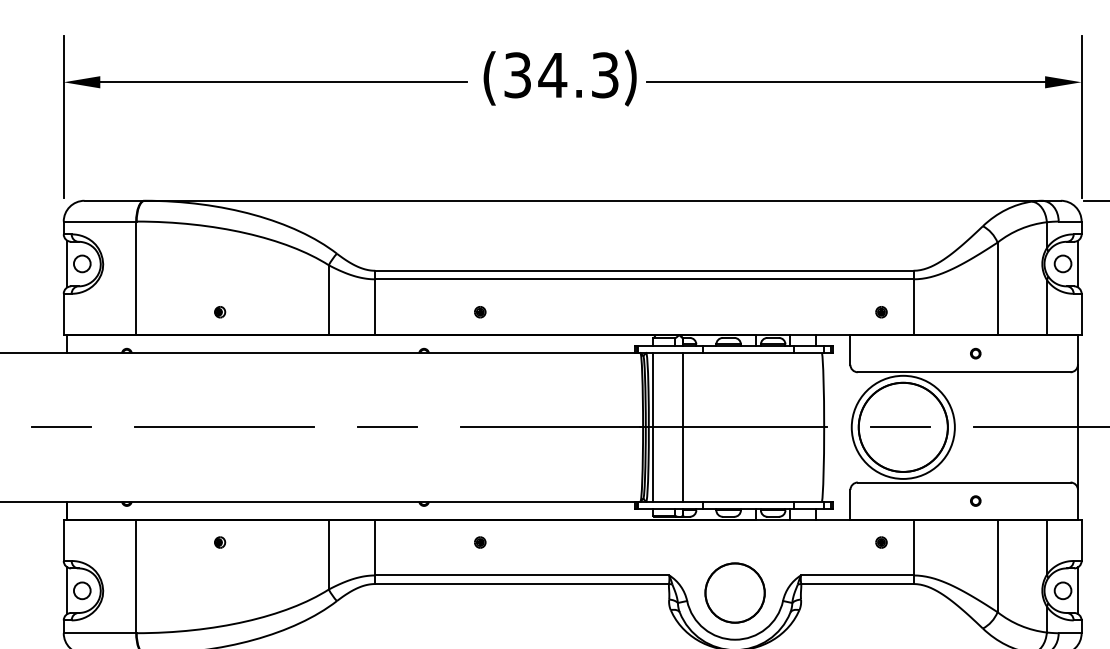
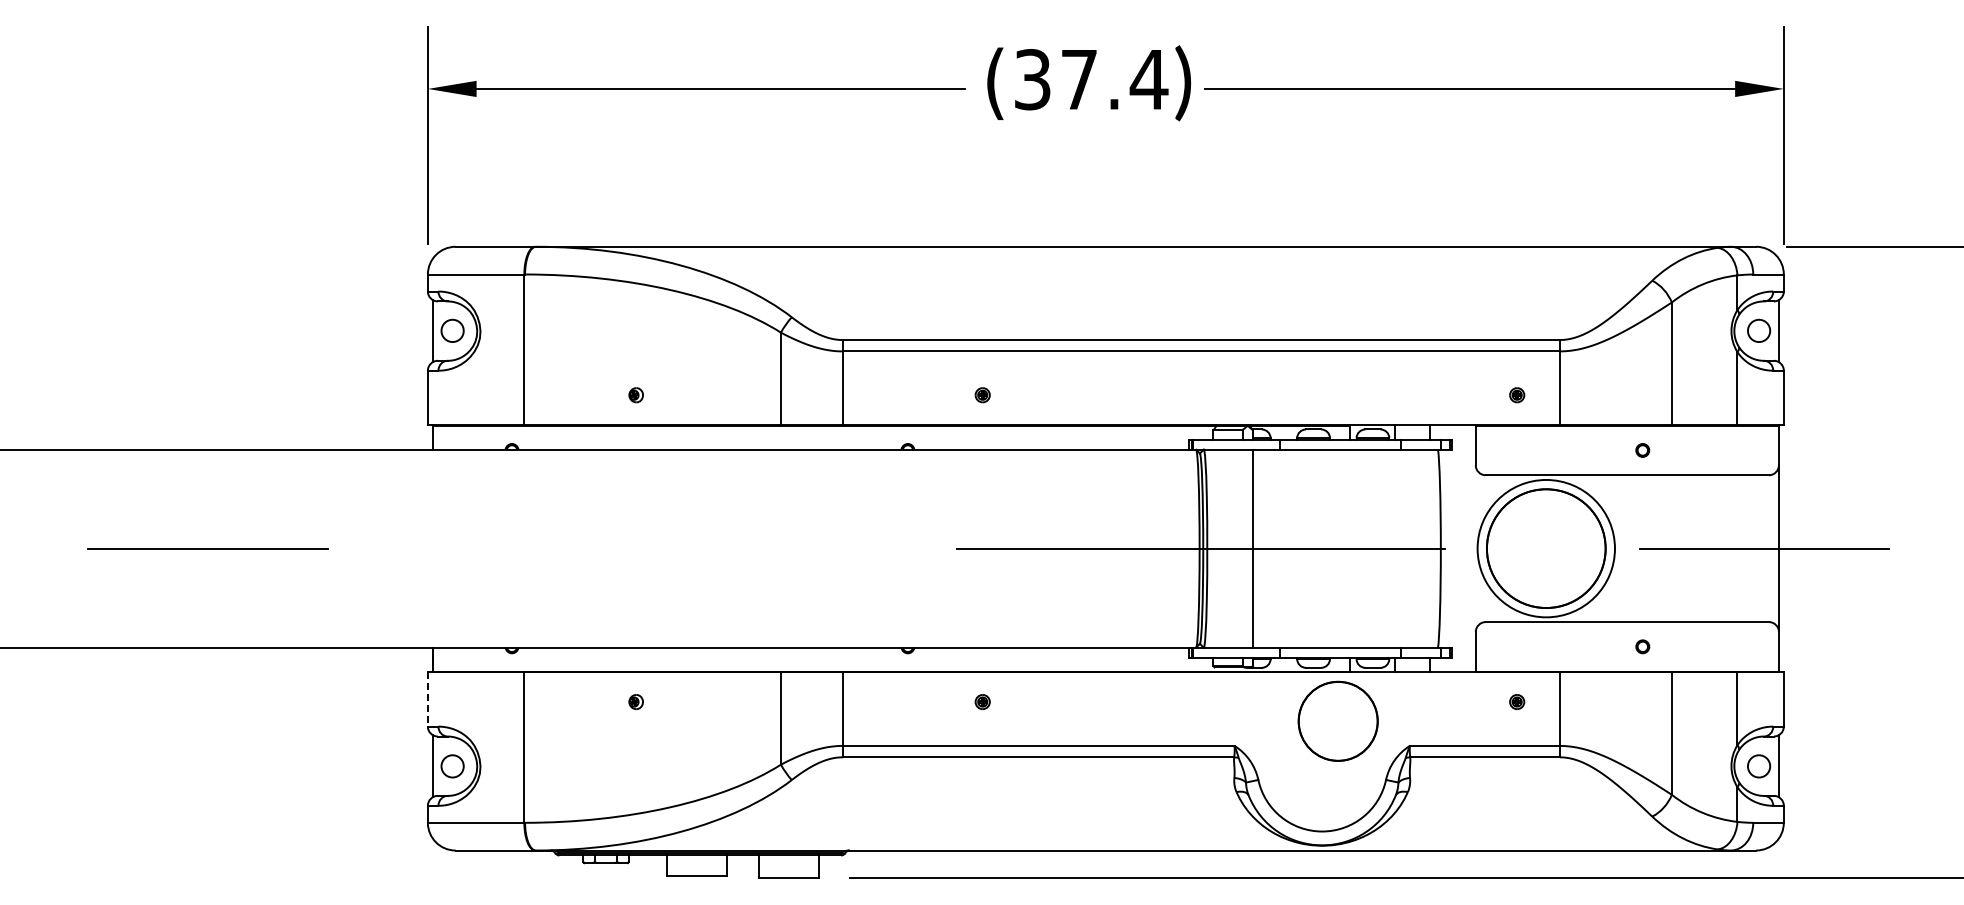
text: (578, 75) -> (1113, 79), (34.3 -> (37.4
line: (61, 427) -> (424, 548), removed
line: (224, 427) -> (641, 548), removed
line: (387, 427) -> (858, 548), removed
line: (653, 427) -> (1213, 548), removed
line: (900, 427) -> (1542, 548), removed
line: (63, 540) -> (427, 699), solid -> dashed
circle: (734, 592) -> (1337, 720), moved

